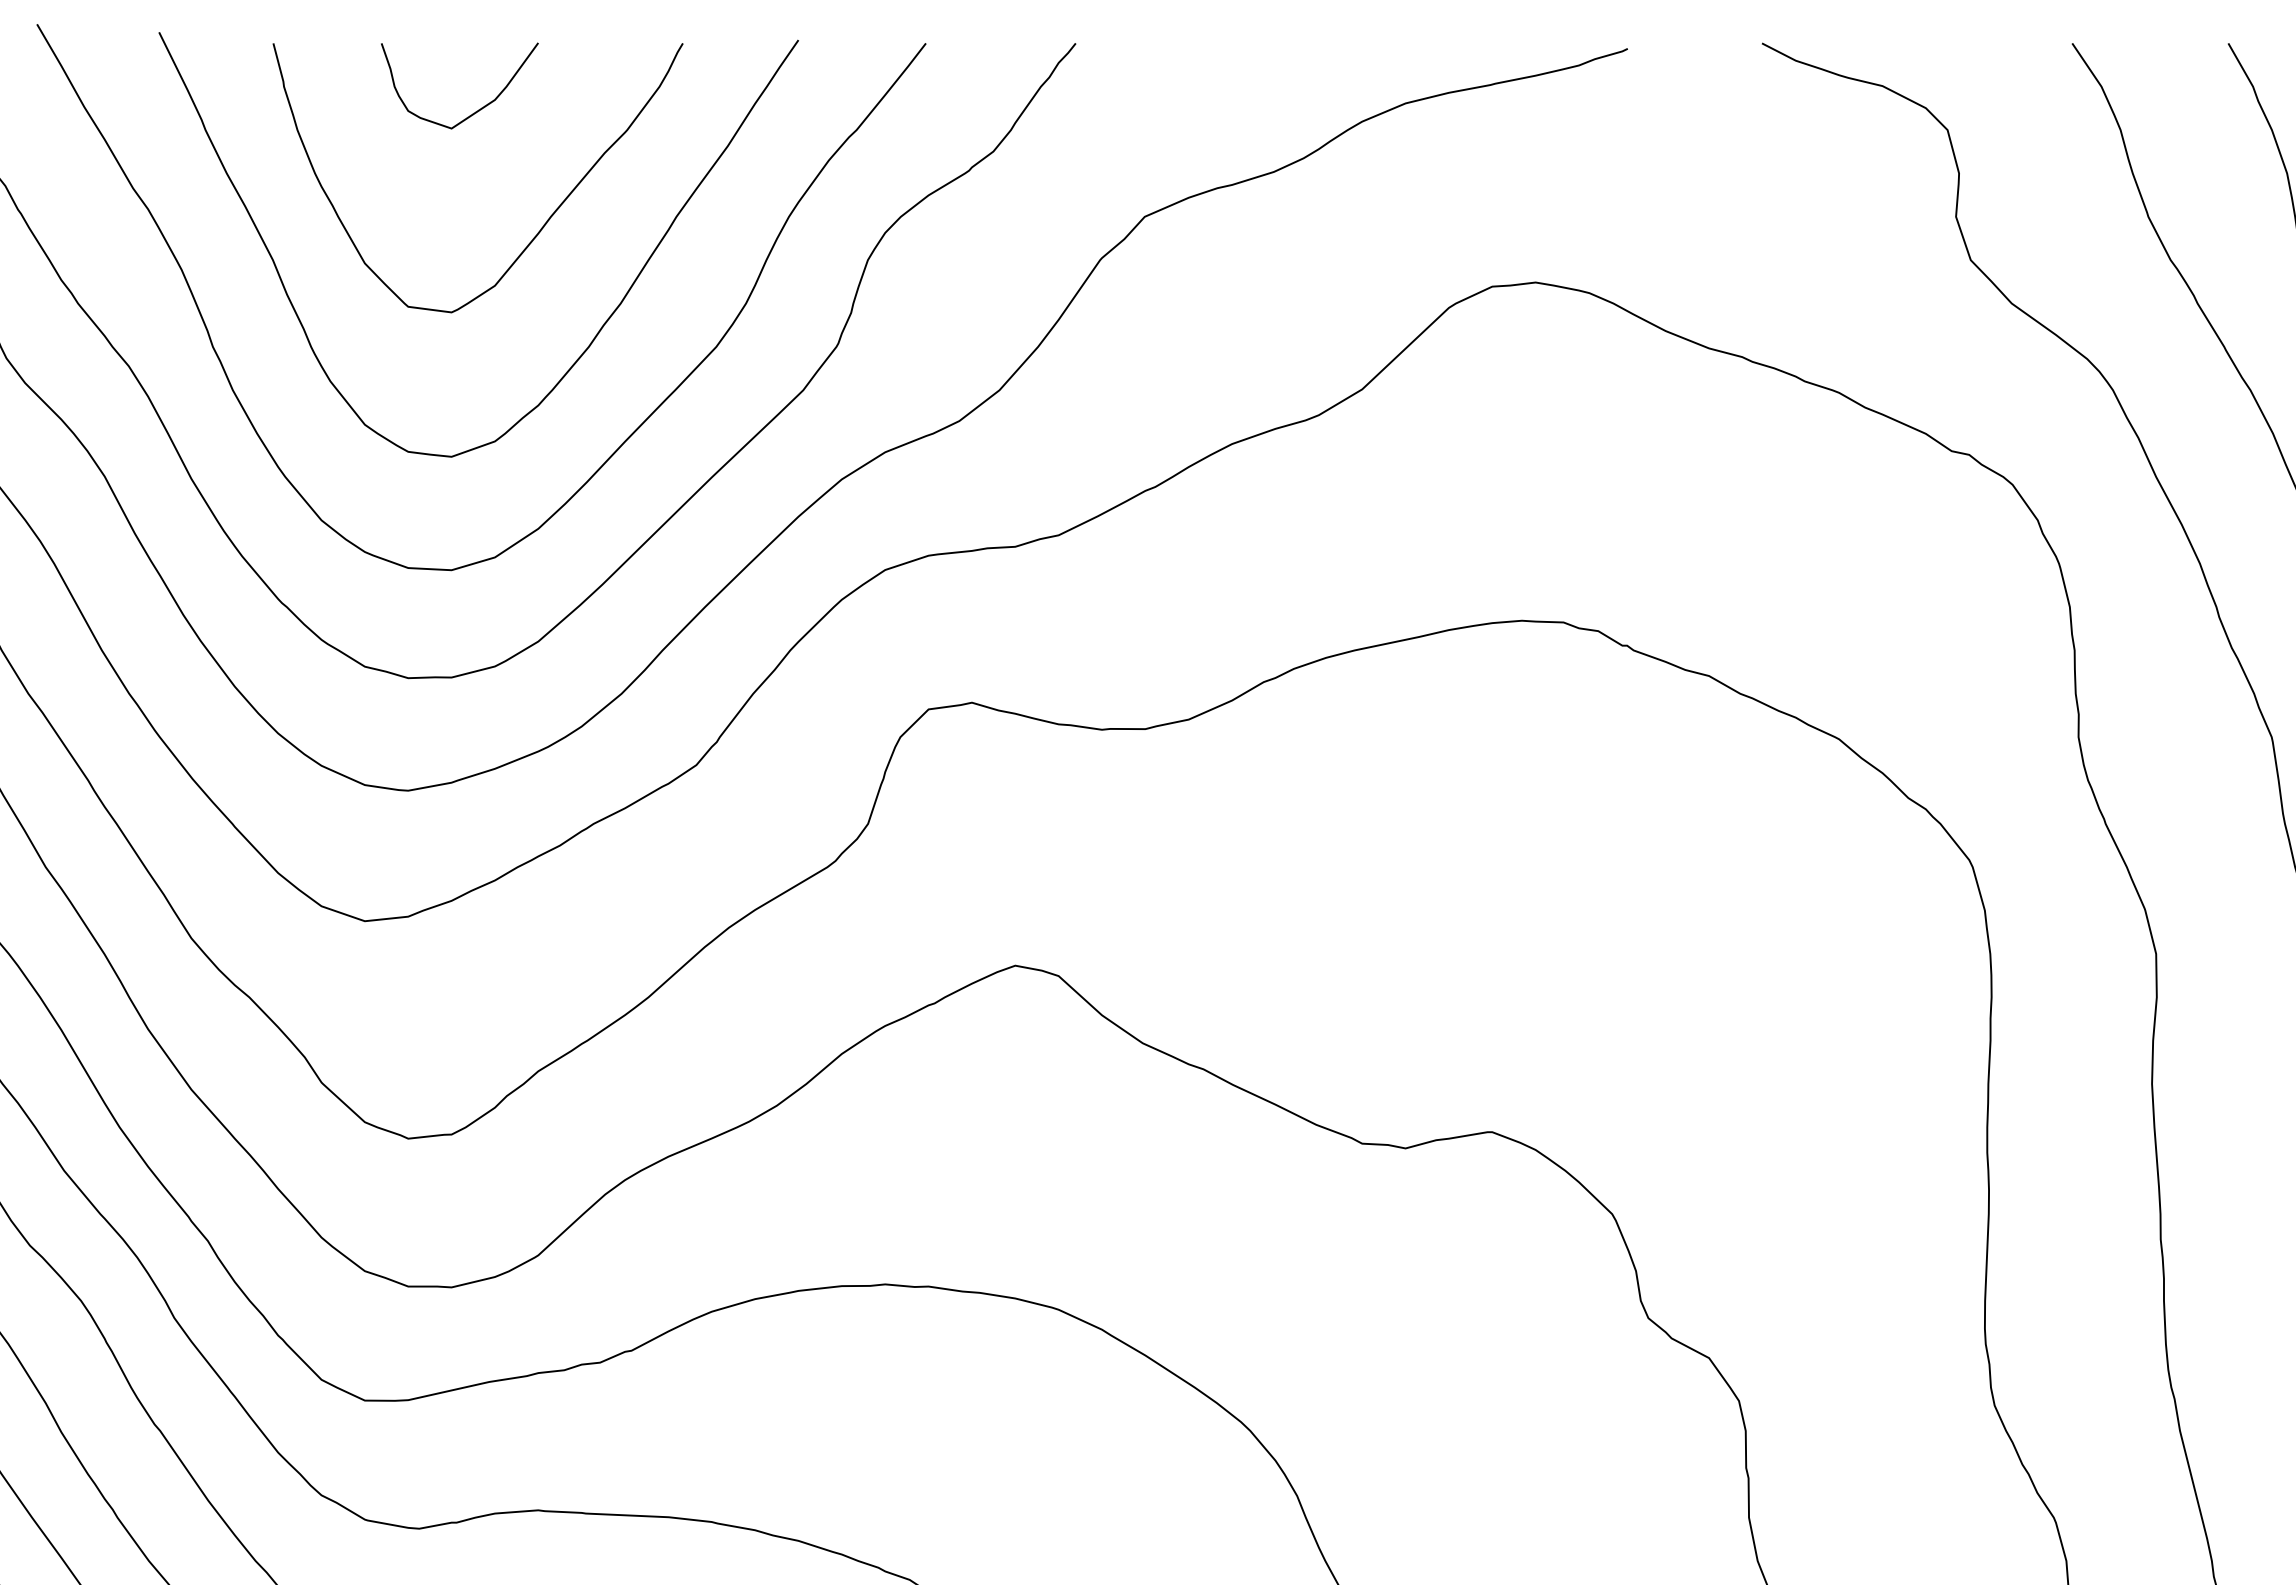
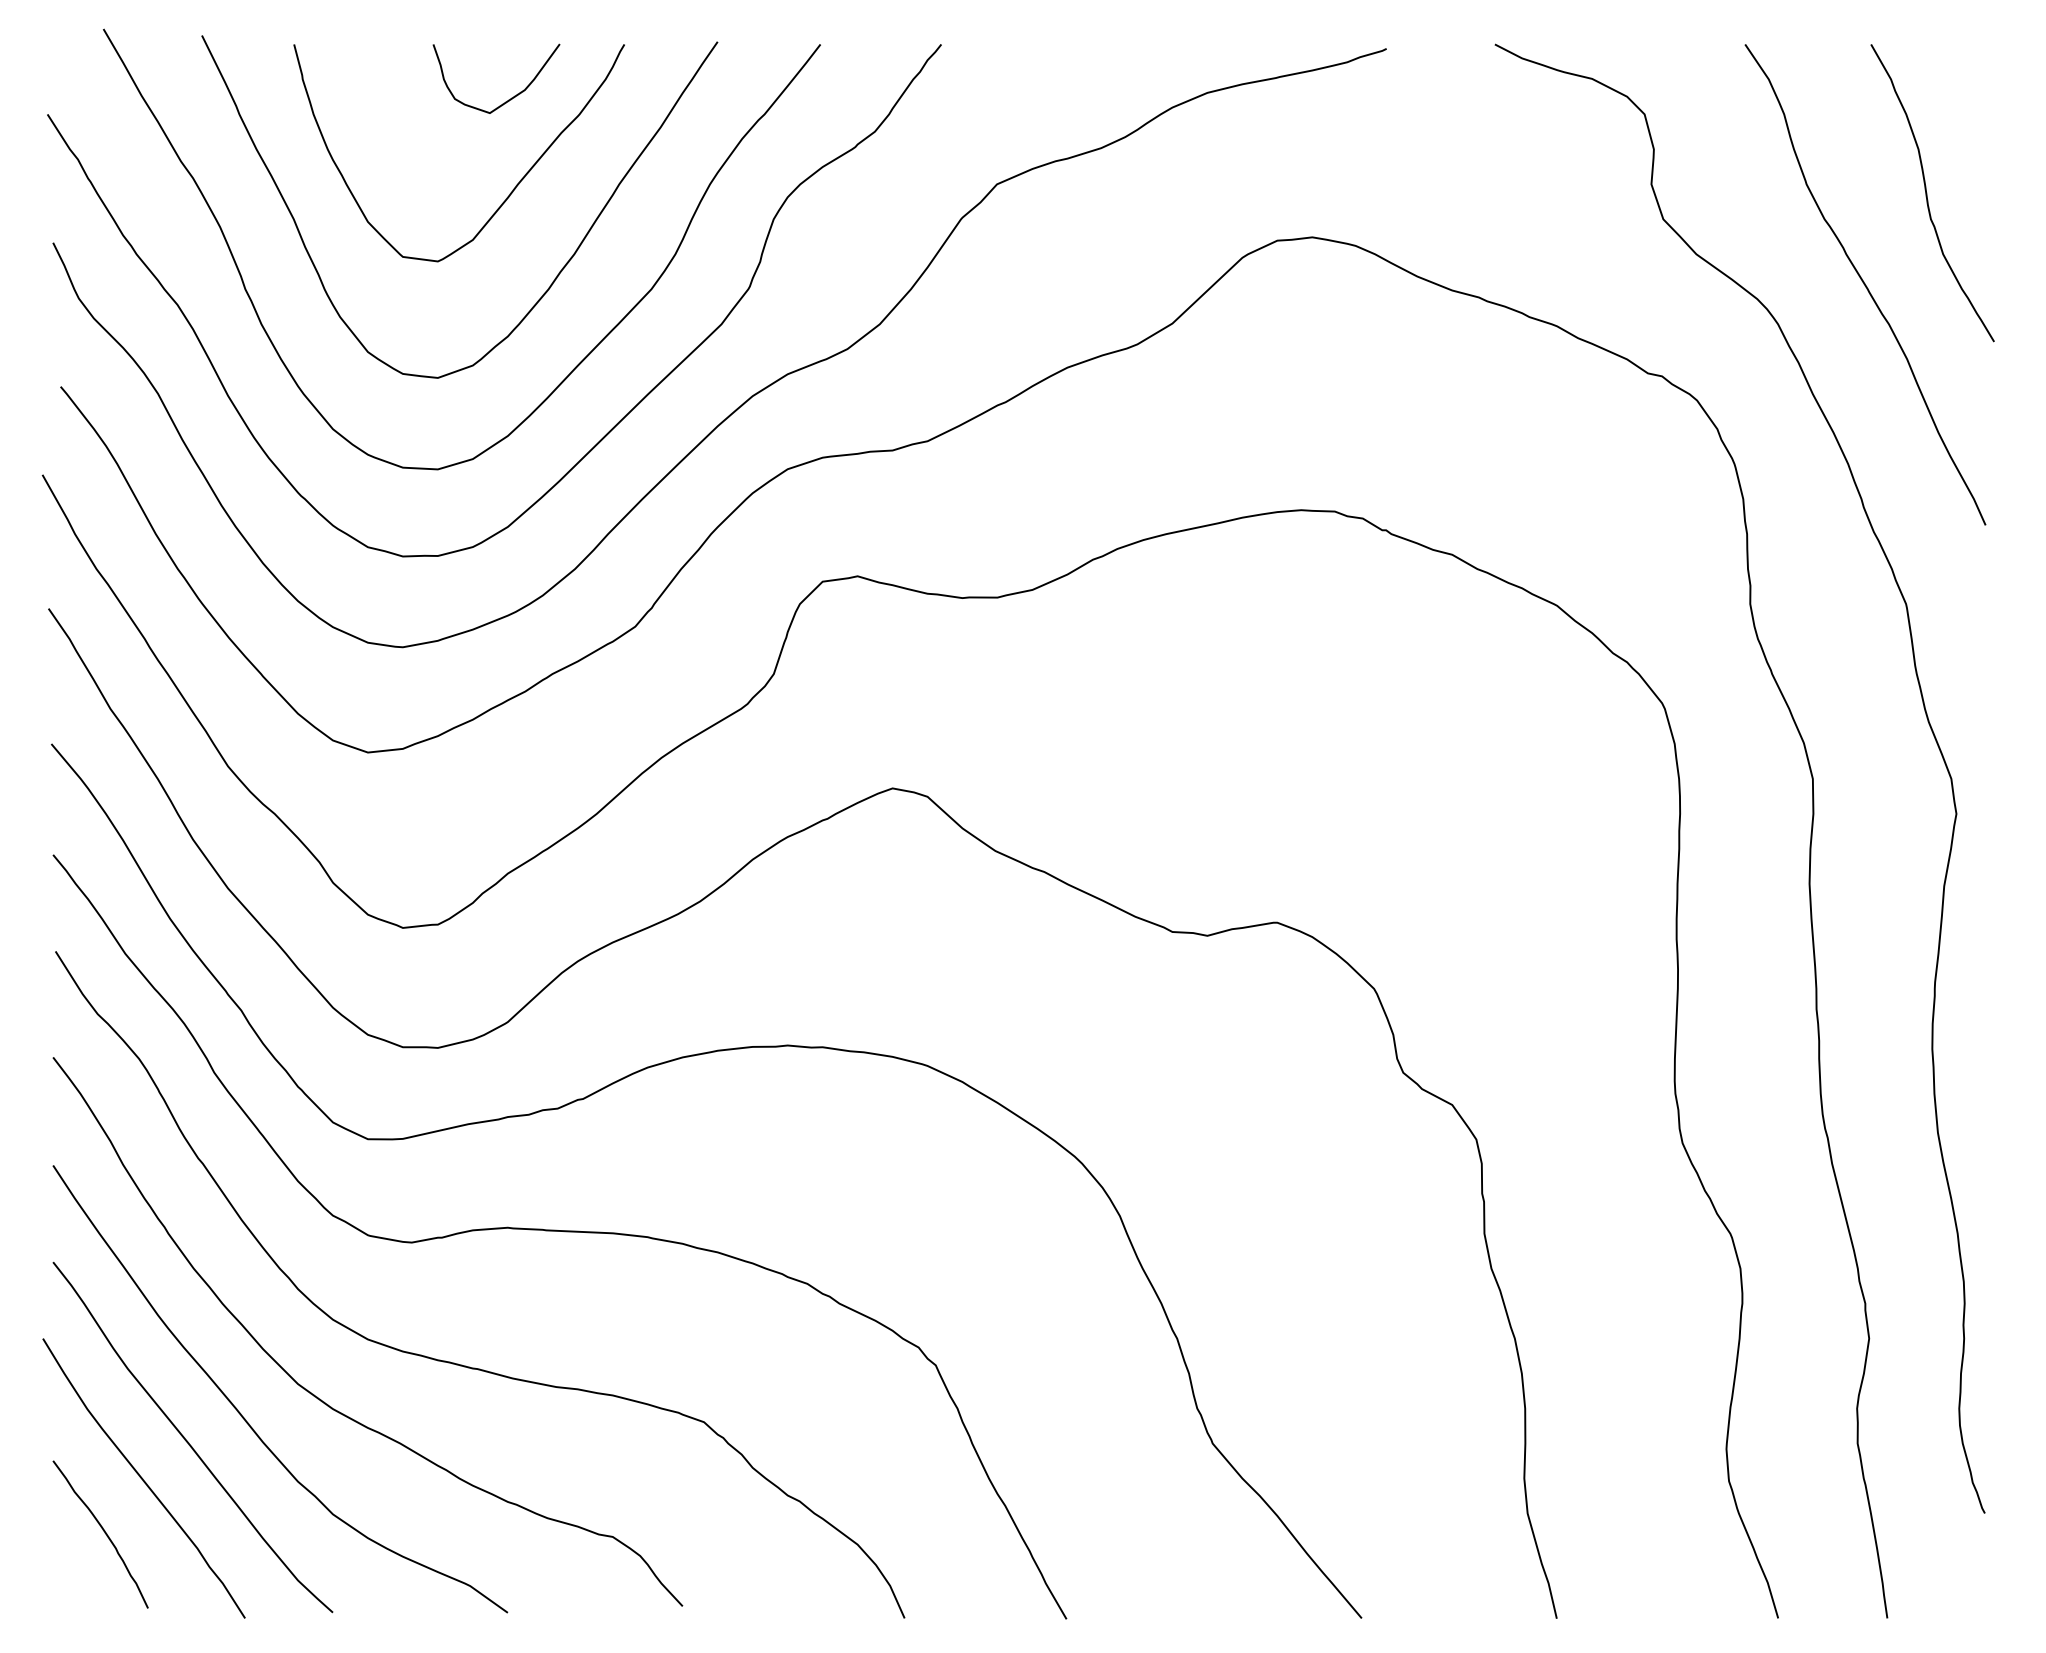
curve: (474, 111) -> (508, 99), moved

